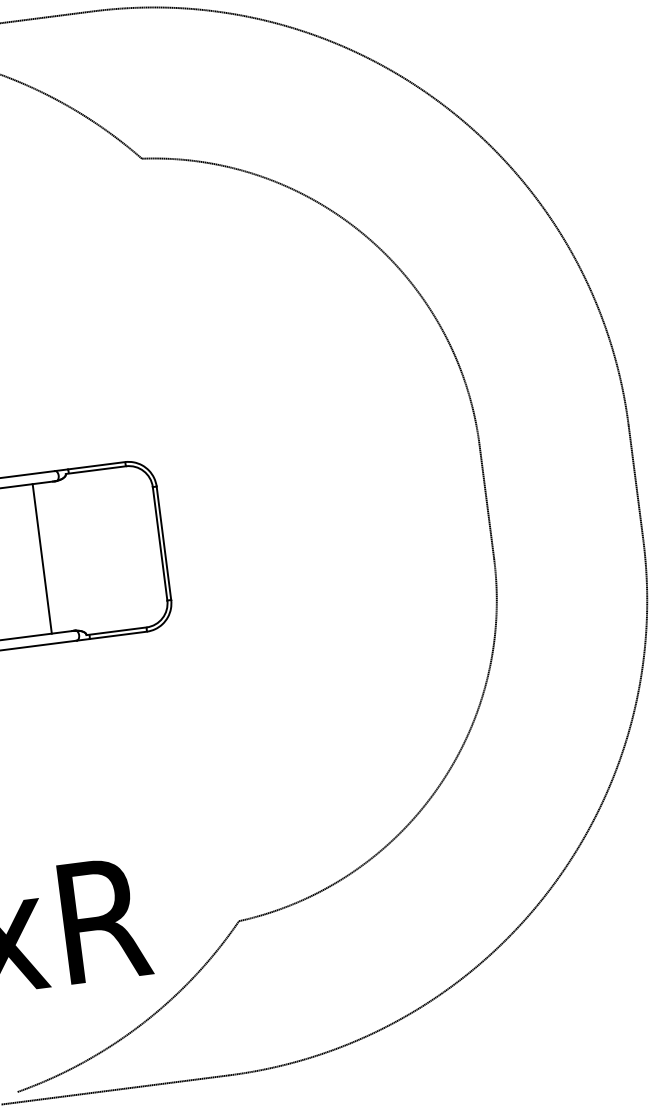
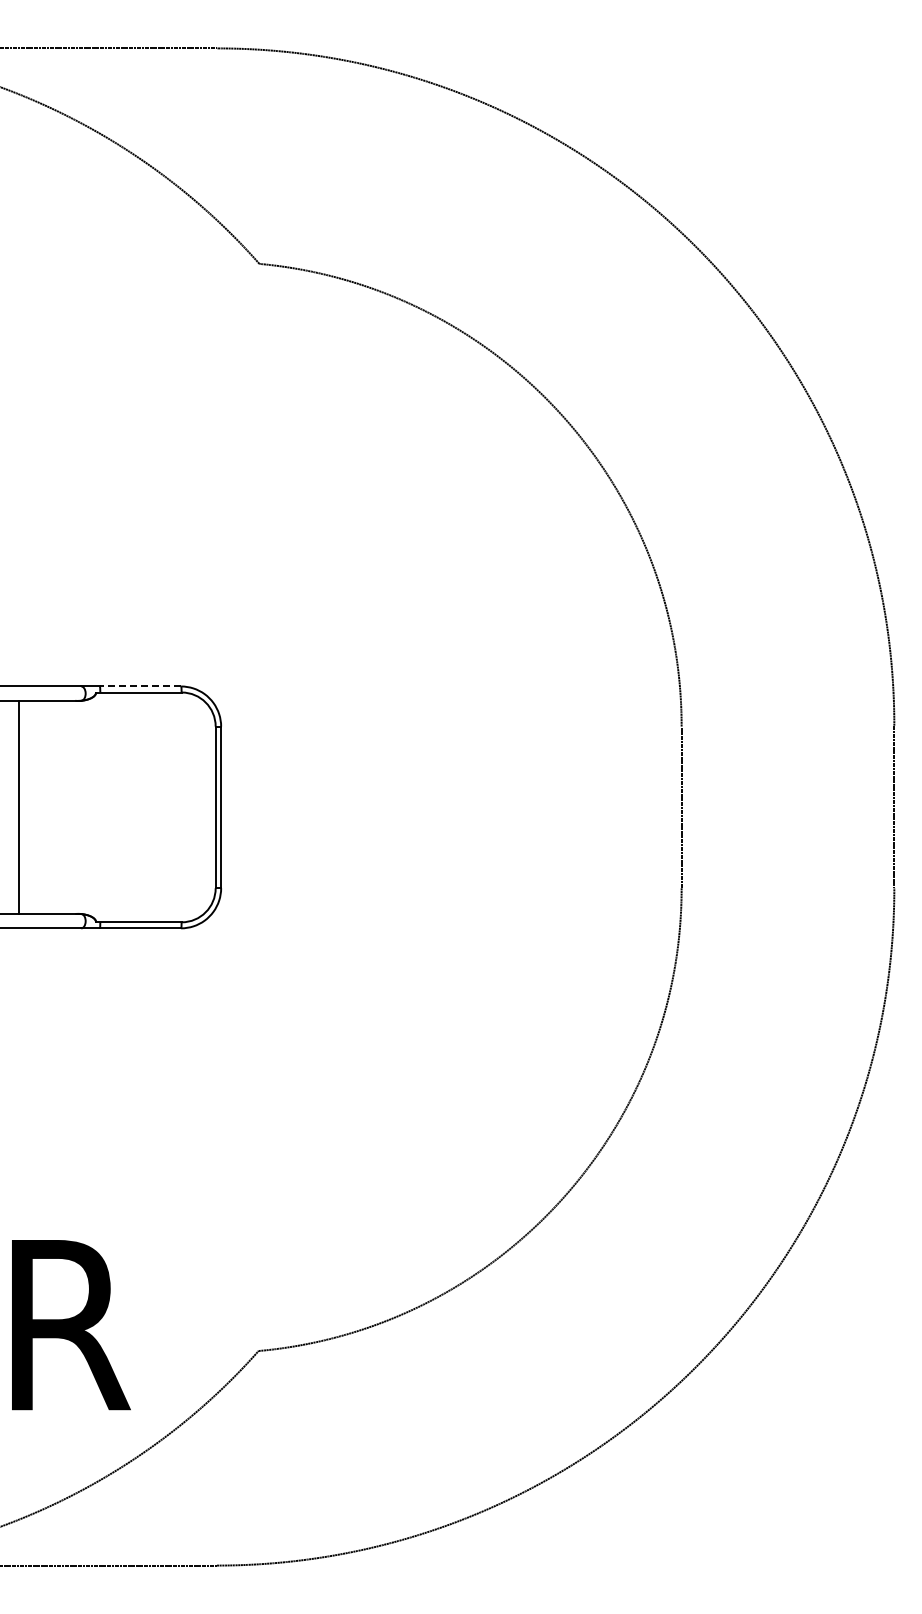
line: (96, 465) -> (140, 686), solid -> dashed
line: (42, 558) -> (18, 807), moved

